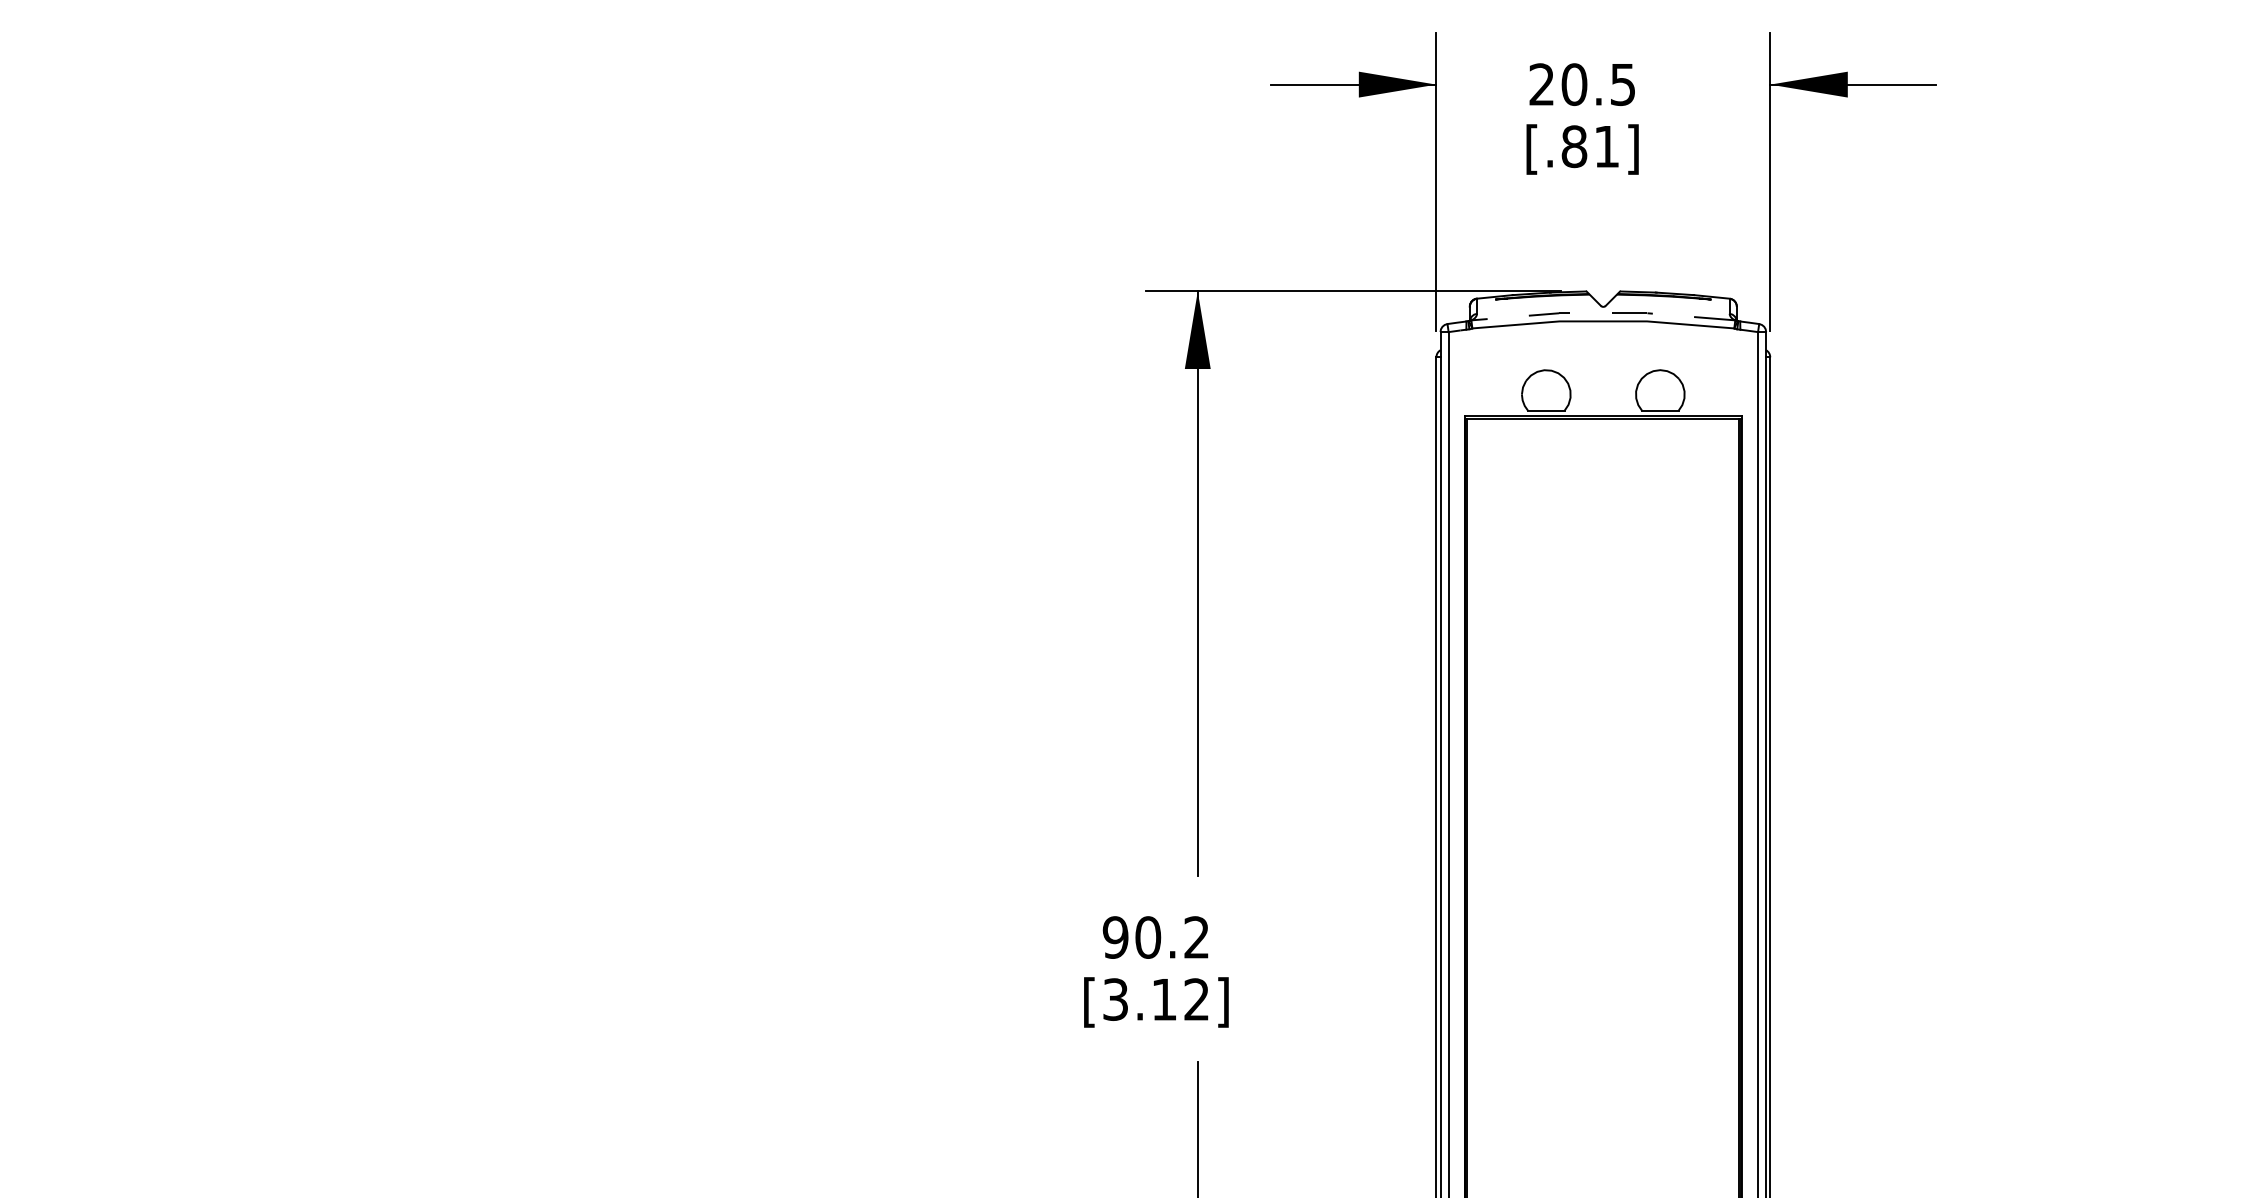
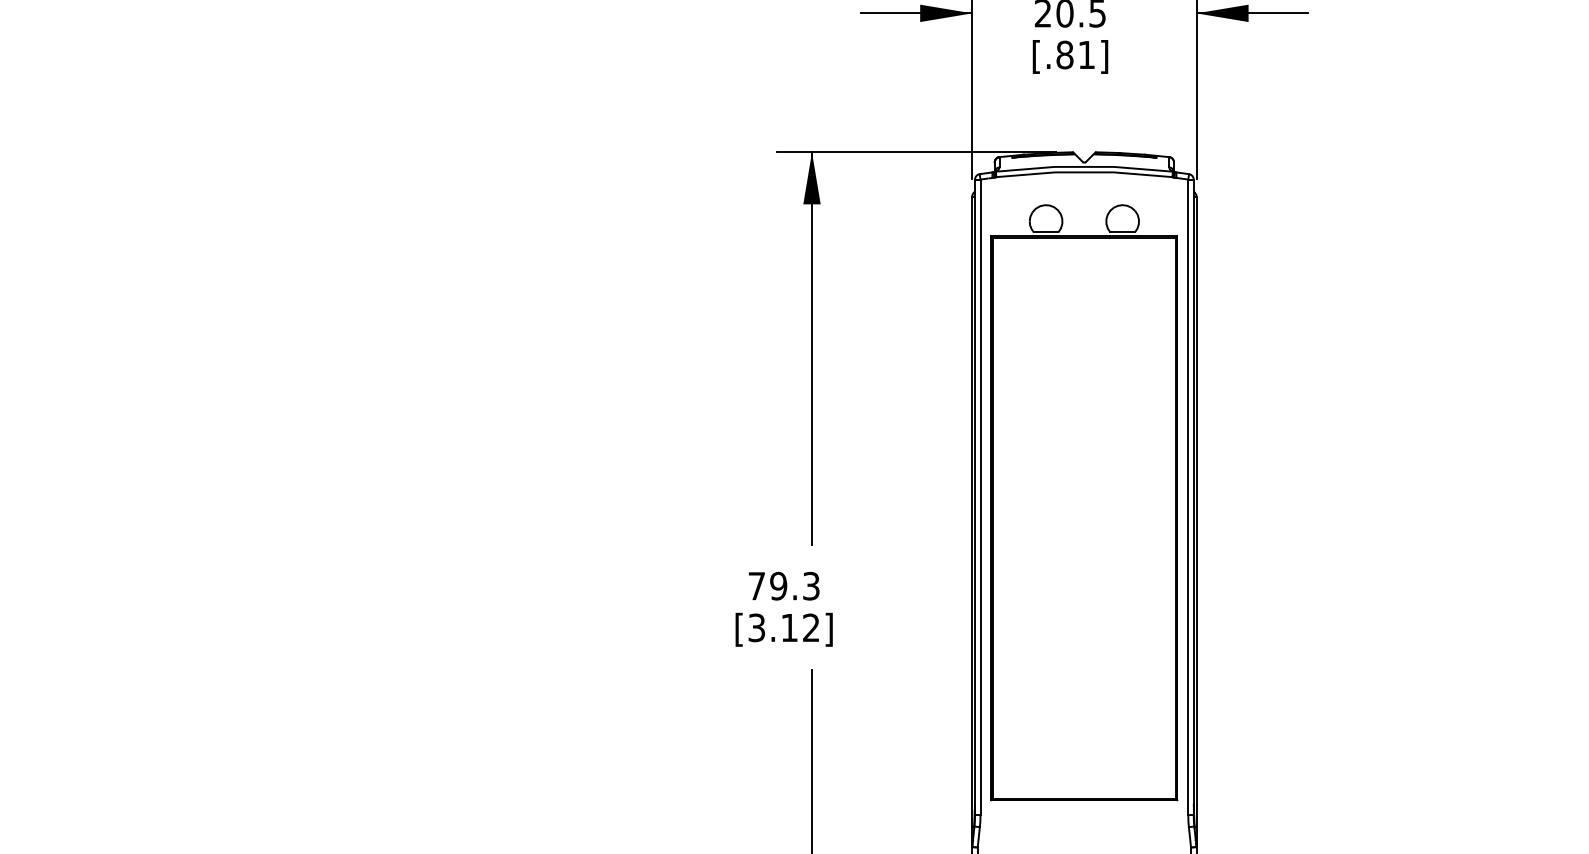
line: (1603, 312) -> (1084, 166), dashed -> solid
text: (1155, 936) -> (783, 585), 90.2 -> 79.3

